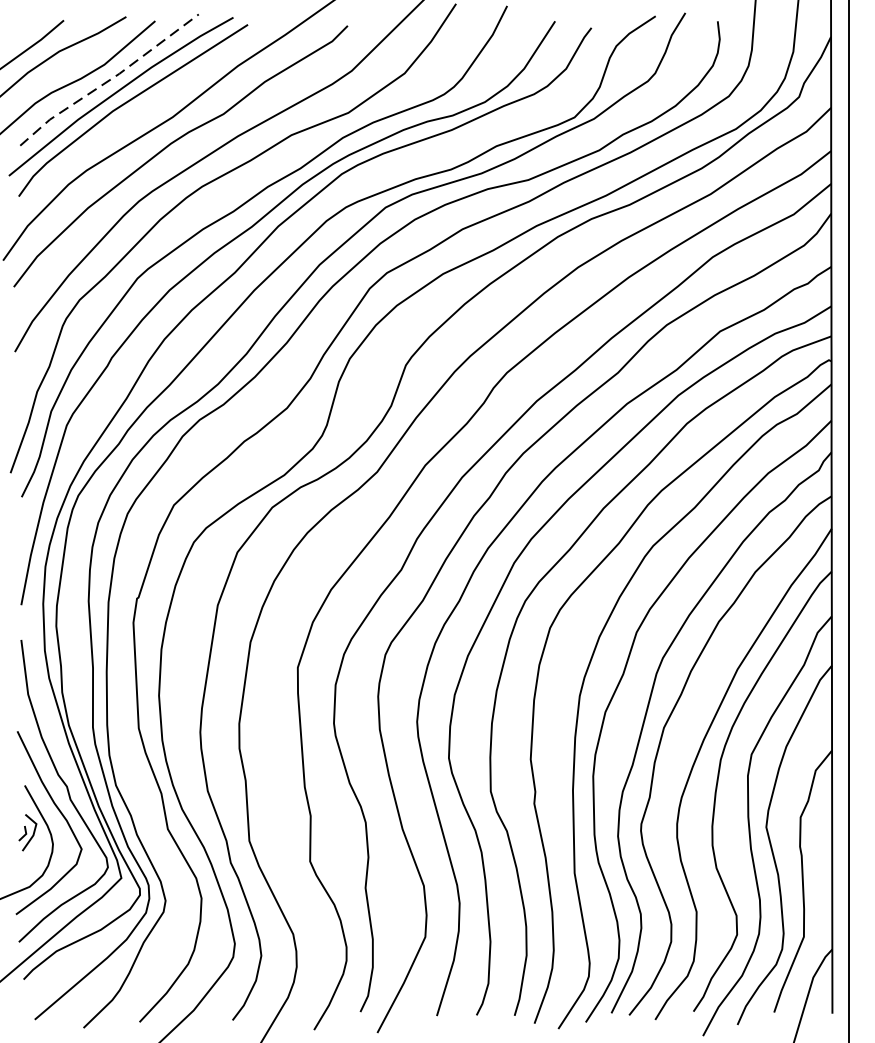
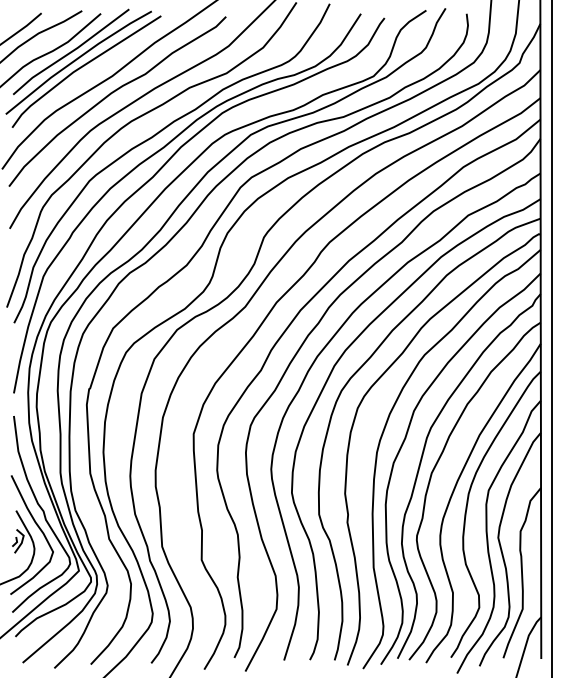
line: (109, 80) -> (71, 52), dashed -> solid

